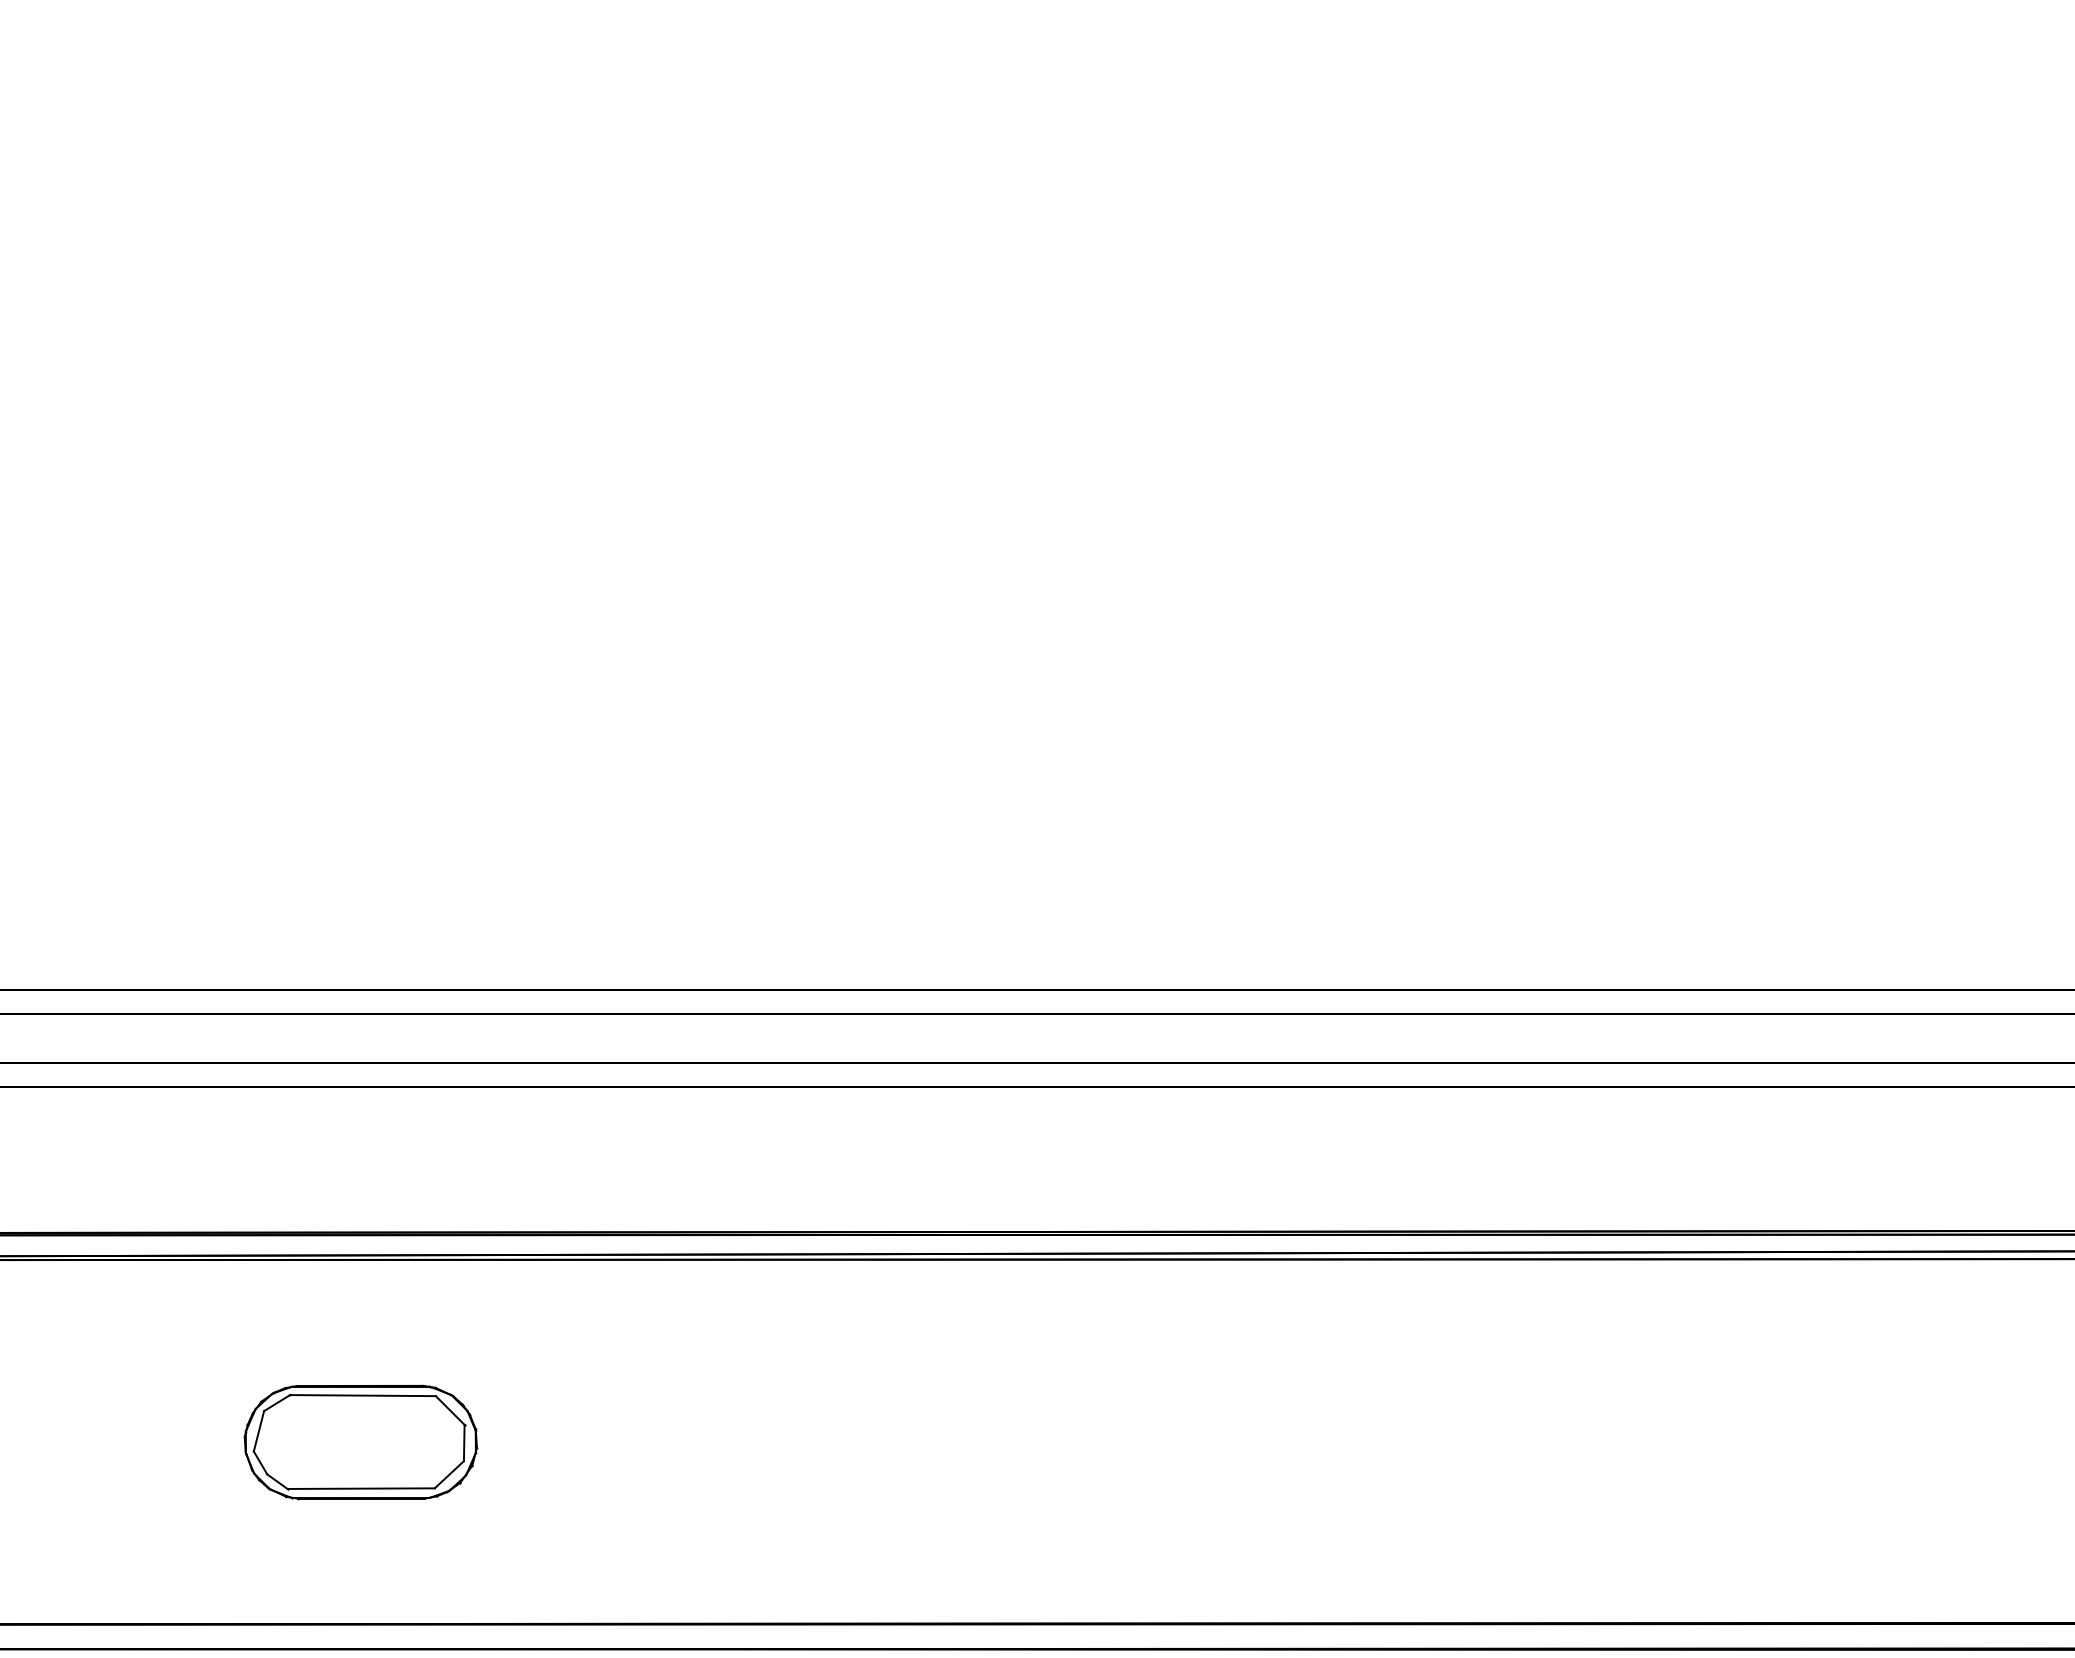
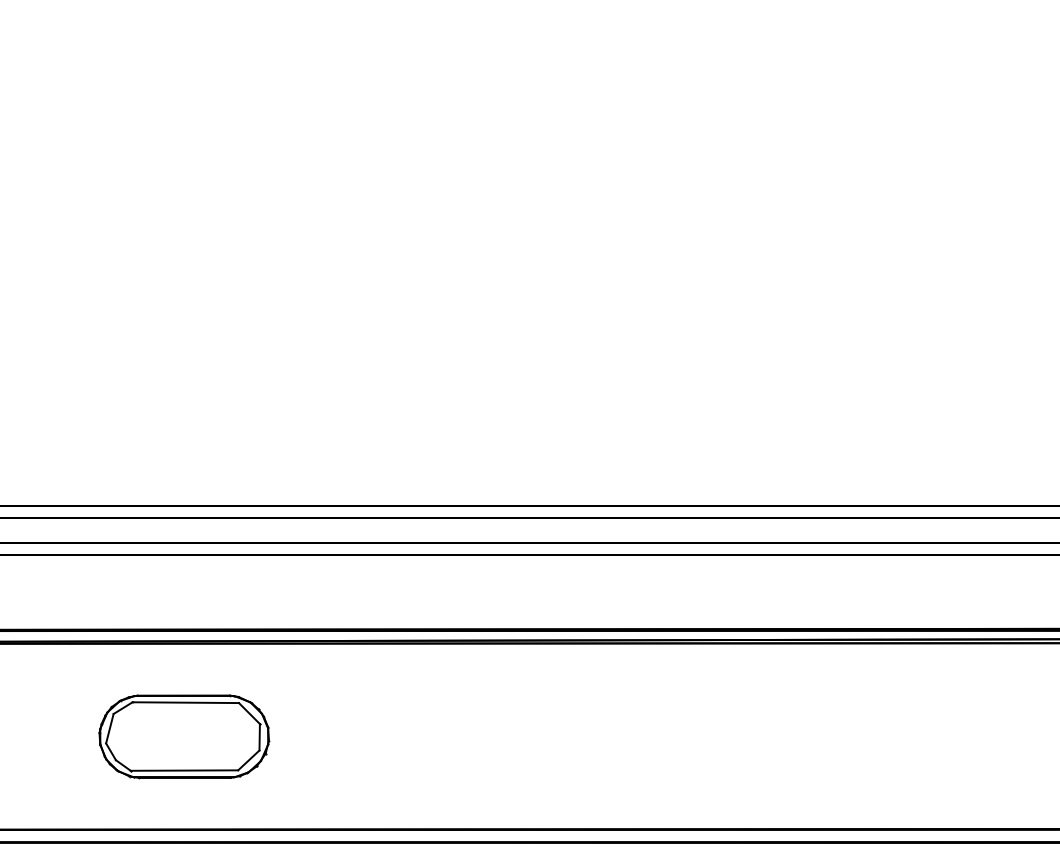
part: (361, 1441) -> (184, 736), size x1.43

